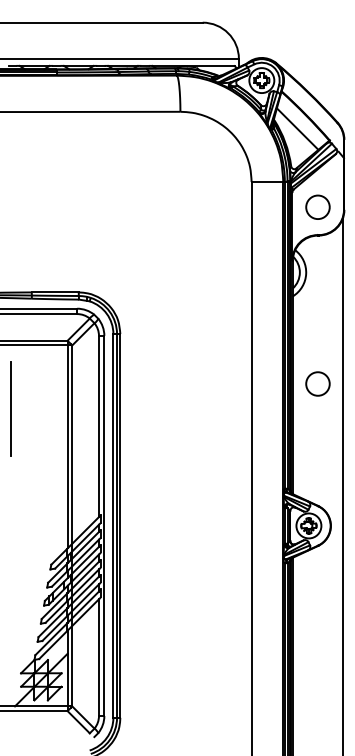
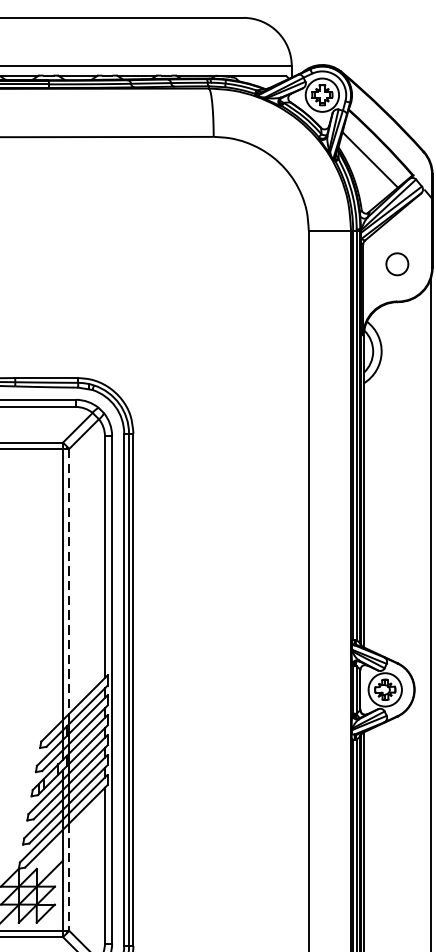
circle: (317, 206) -> (396, 263), size x0.7
circle: (317, 383) -> (396, 499), removed
line: (72, 445) -> (69, 582), solid -> dashed
line: (72, 666) -> (69, 877), solid -> dashed

